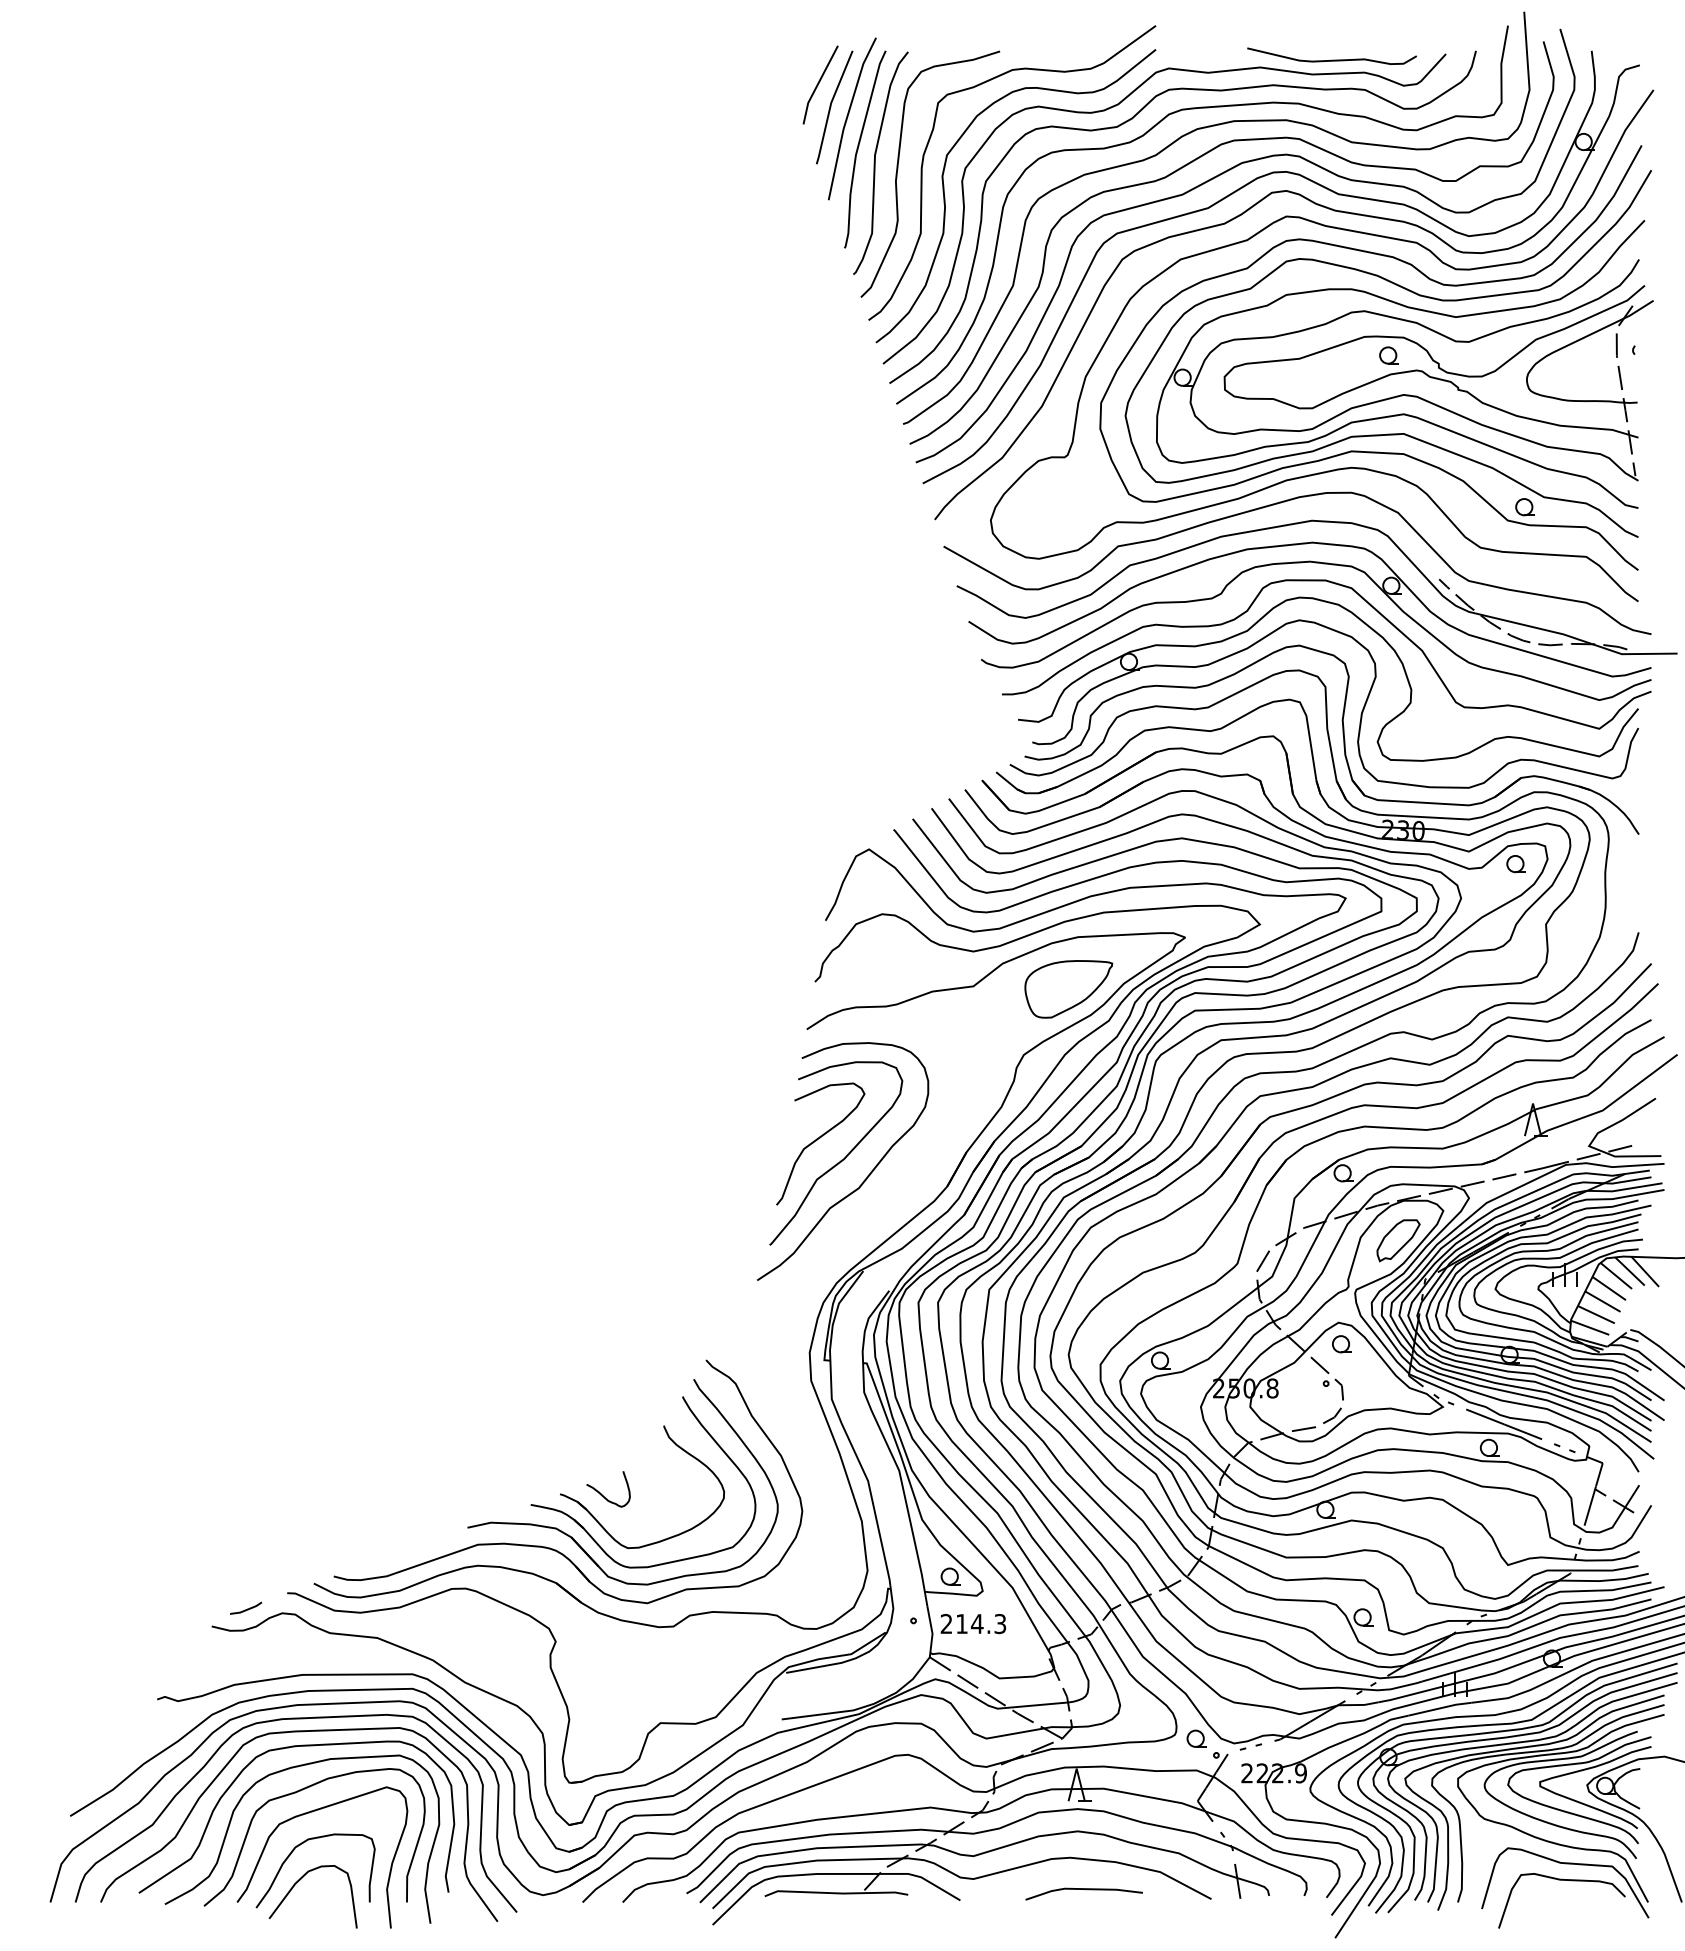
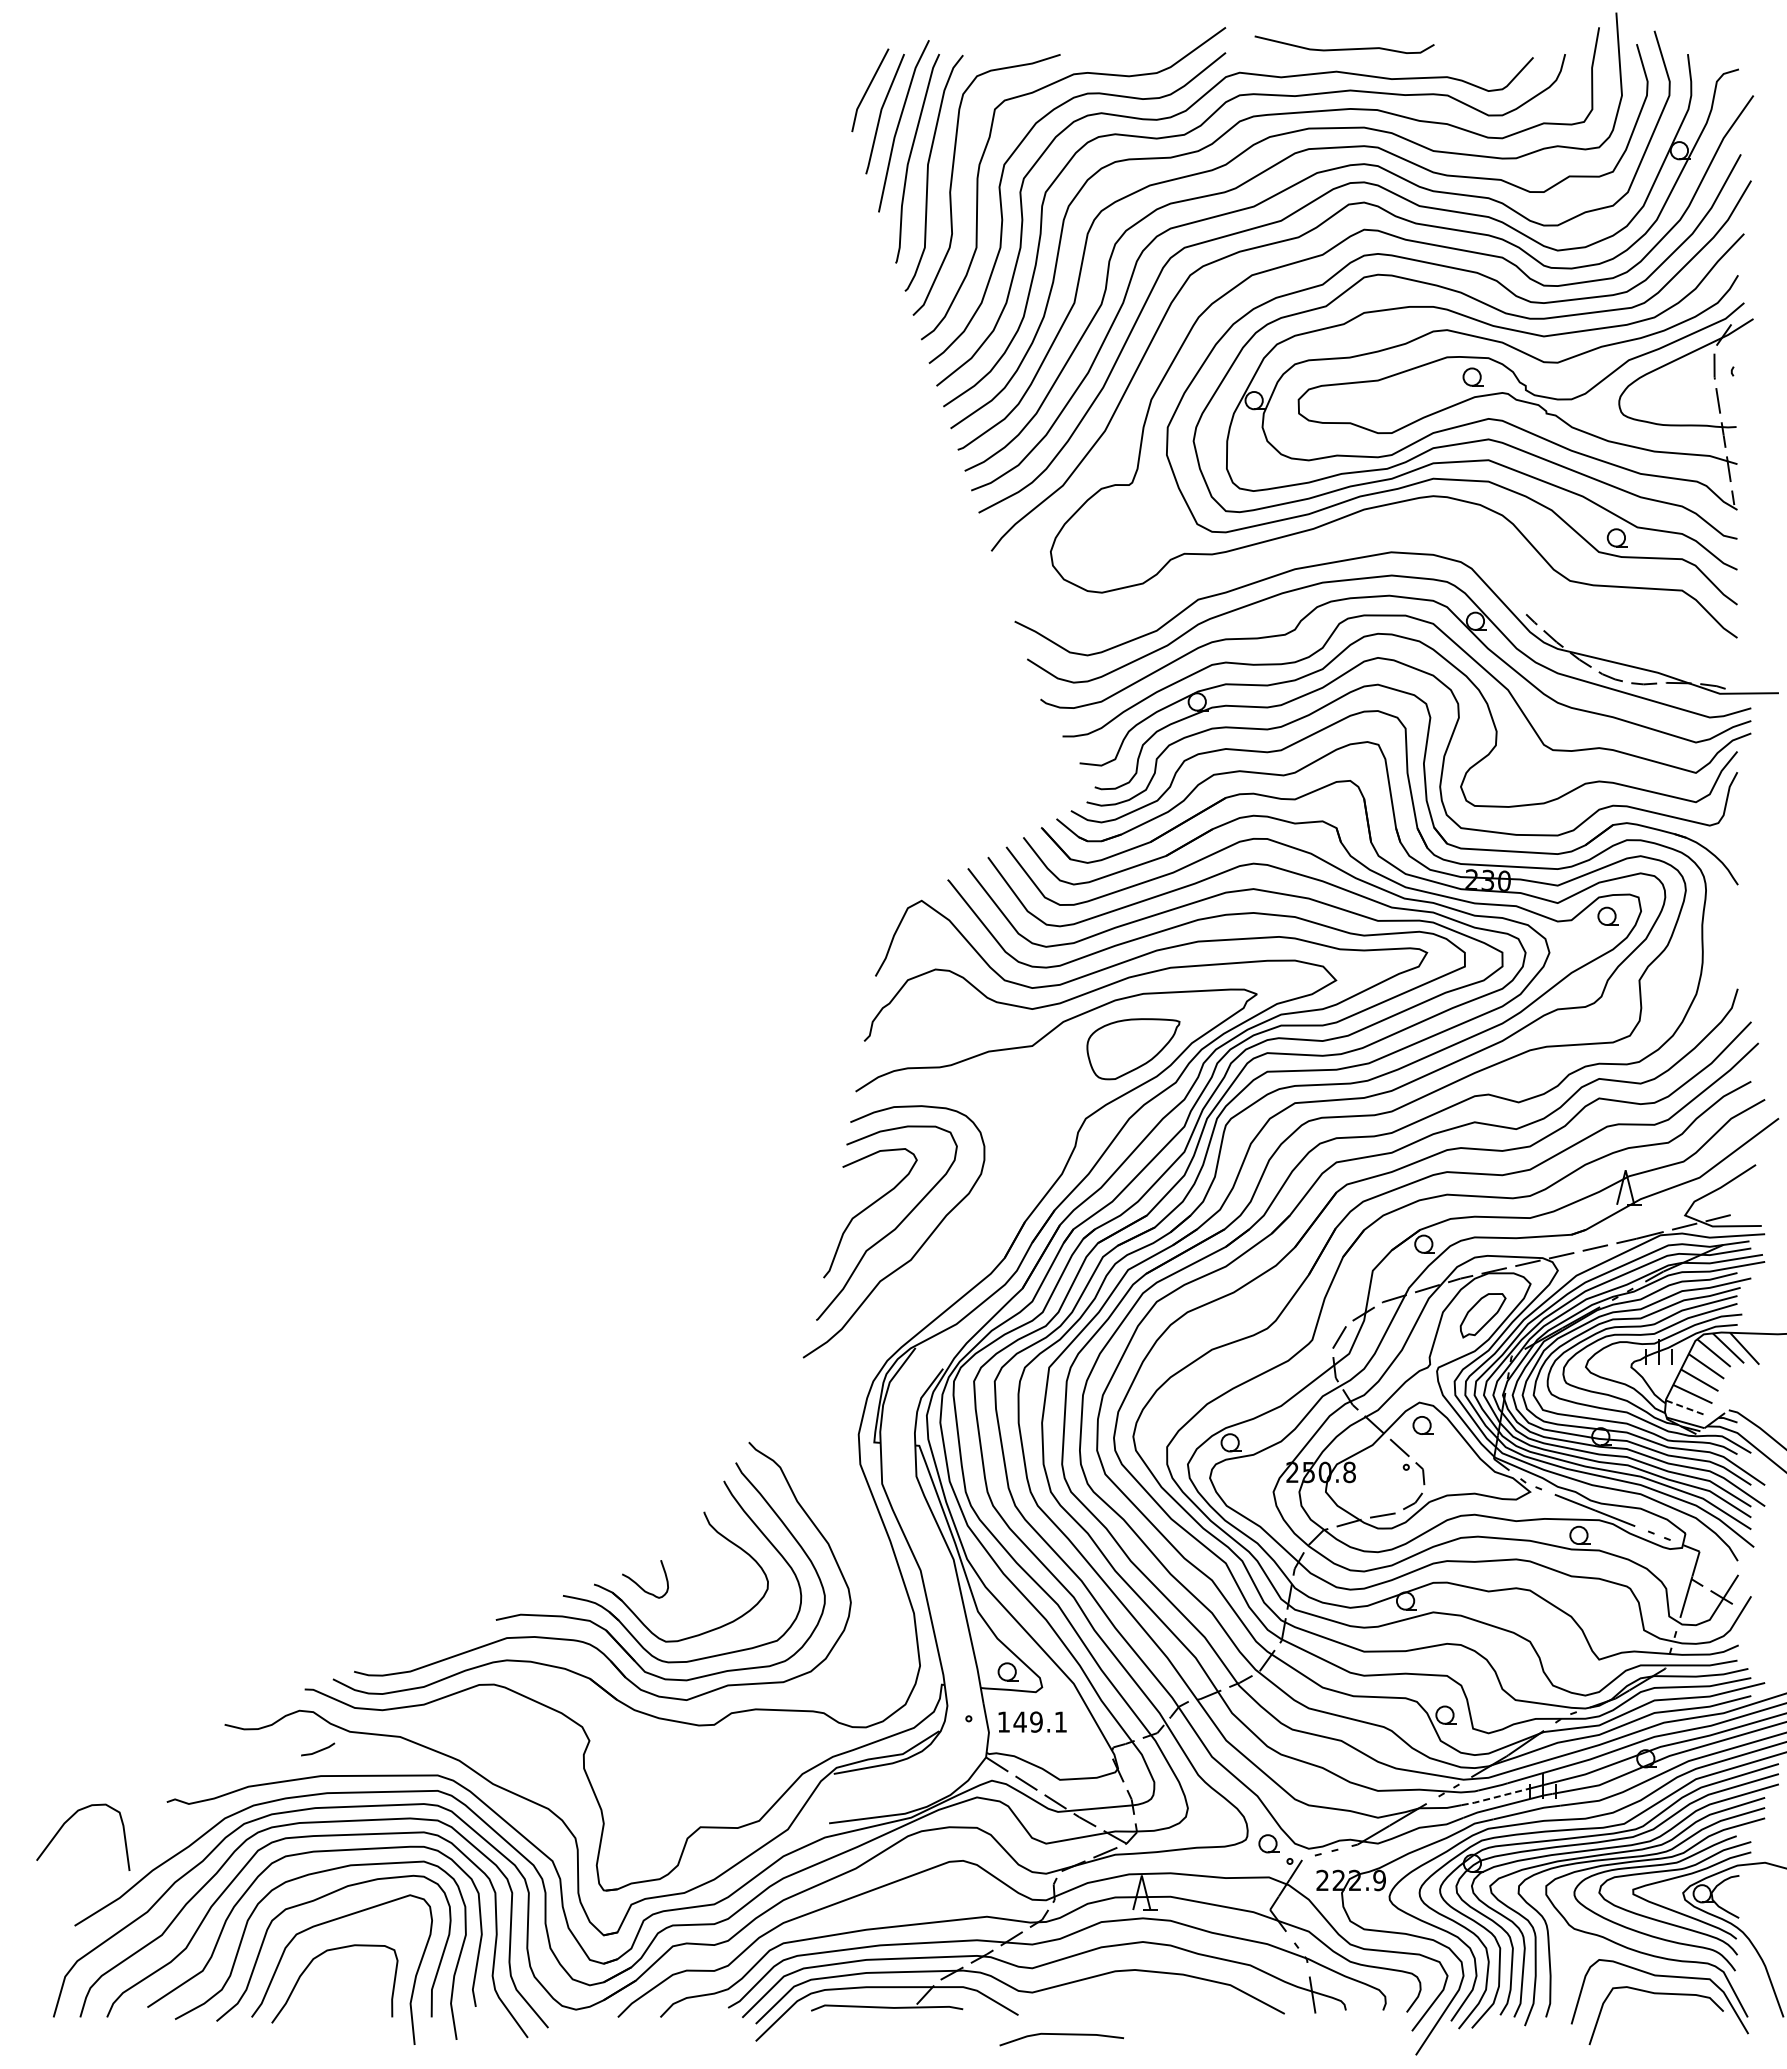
curve: (1331, 59) -> (1344, 48), moved
curve: (1282, 503) -> (1360, 533), removed
line: (1590, 1328) -> (1686, 1408), solid -> dashed
line: (246, 1609) -> (318, 1750), moved
text: (972, 1623) -> (1031, 1721), 214.3 -> 149.1
line: (1410, 1695) -> (1495, 1797), solid -> dashed
curve: (301, 1879) -> (70, 1819), moved
line: (1083, 1890) -> (1061, 2035), moved

